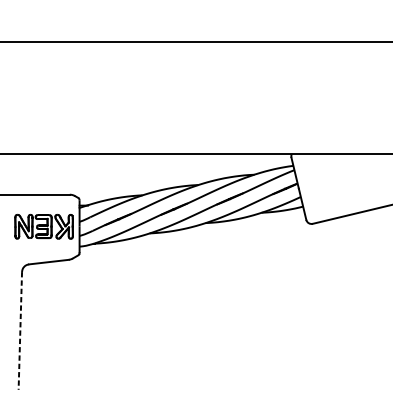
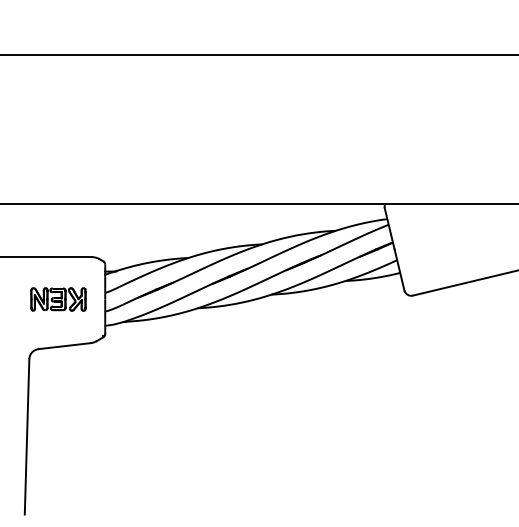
part: (44, 226) -> (58, 299), size x0.71
line: (20, 330) -> (27, 436), dashed -> solid

